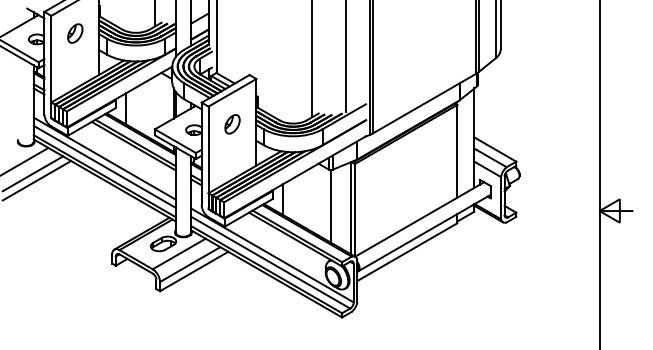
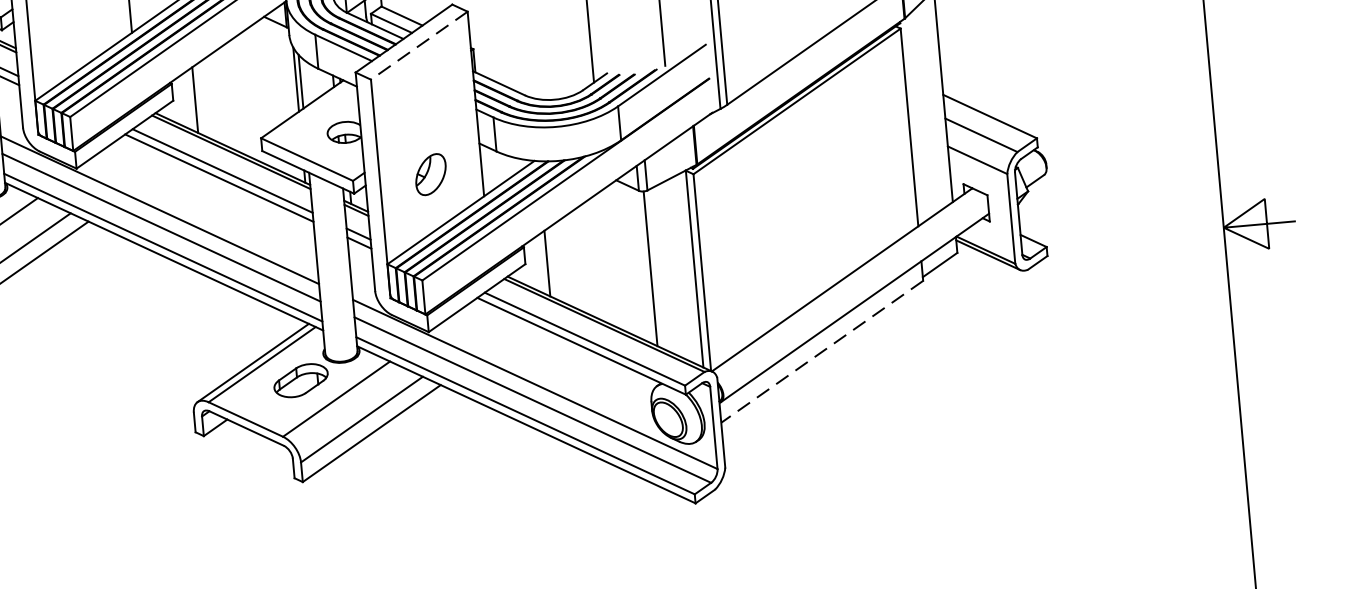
line: (232, 92) -> (419, 44), solid -> dashed
part: (232, 124) -> (430, 174), moved
line: (407, 252) -> (822, 352), solid -> dashed

